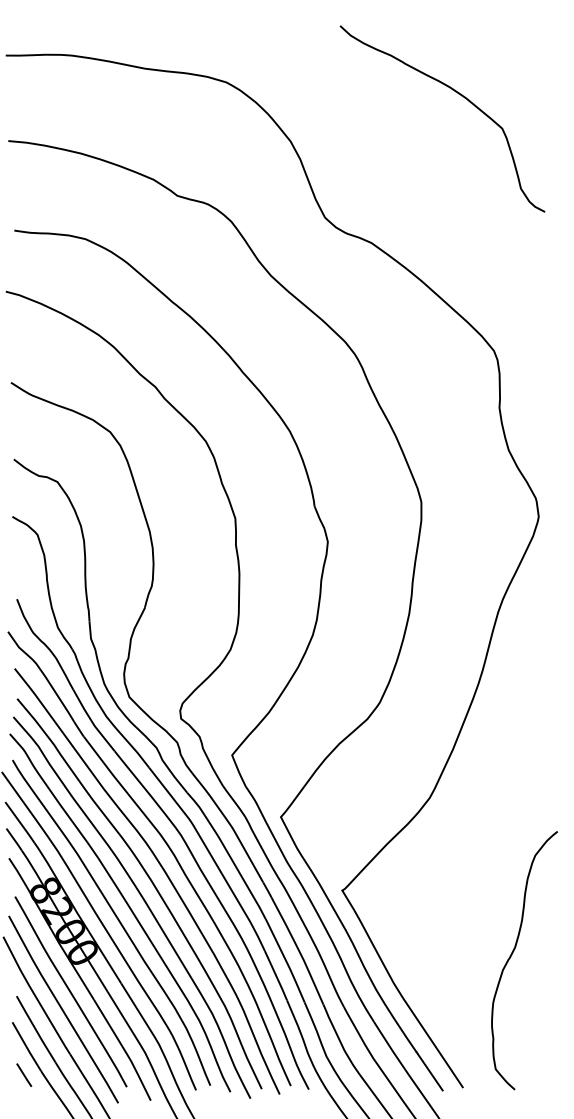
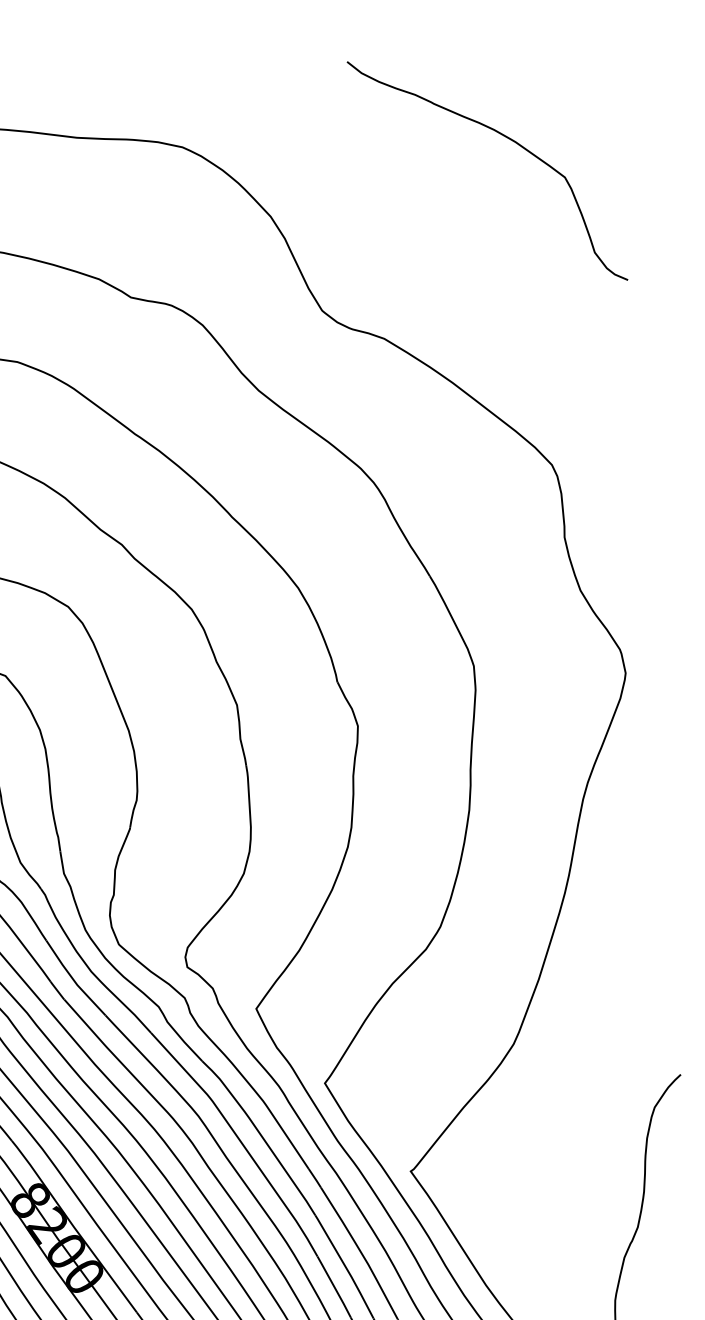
curve: (458, 94) -> (505, 138), moved

